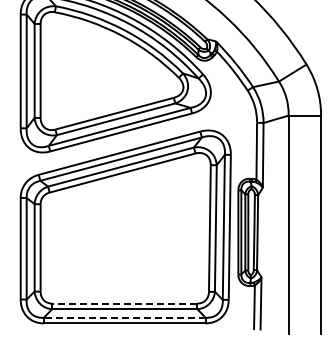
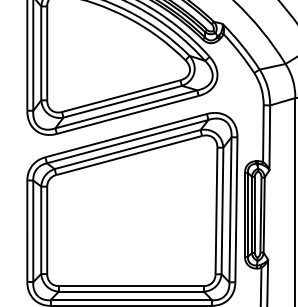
line: (124, 303) -> (131, 285), dashed -> solid
line: (124, 317) -> (131, 299), dashed -> solid

